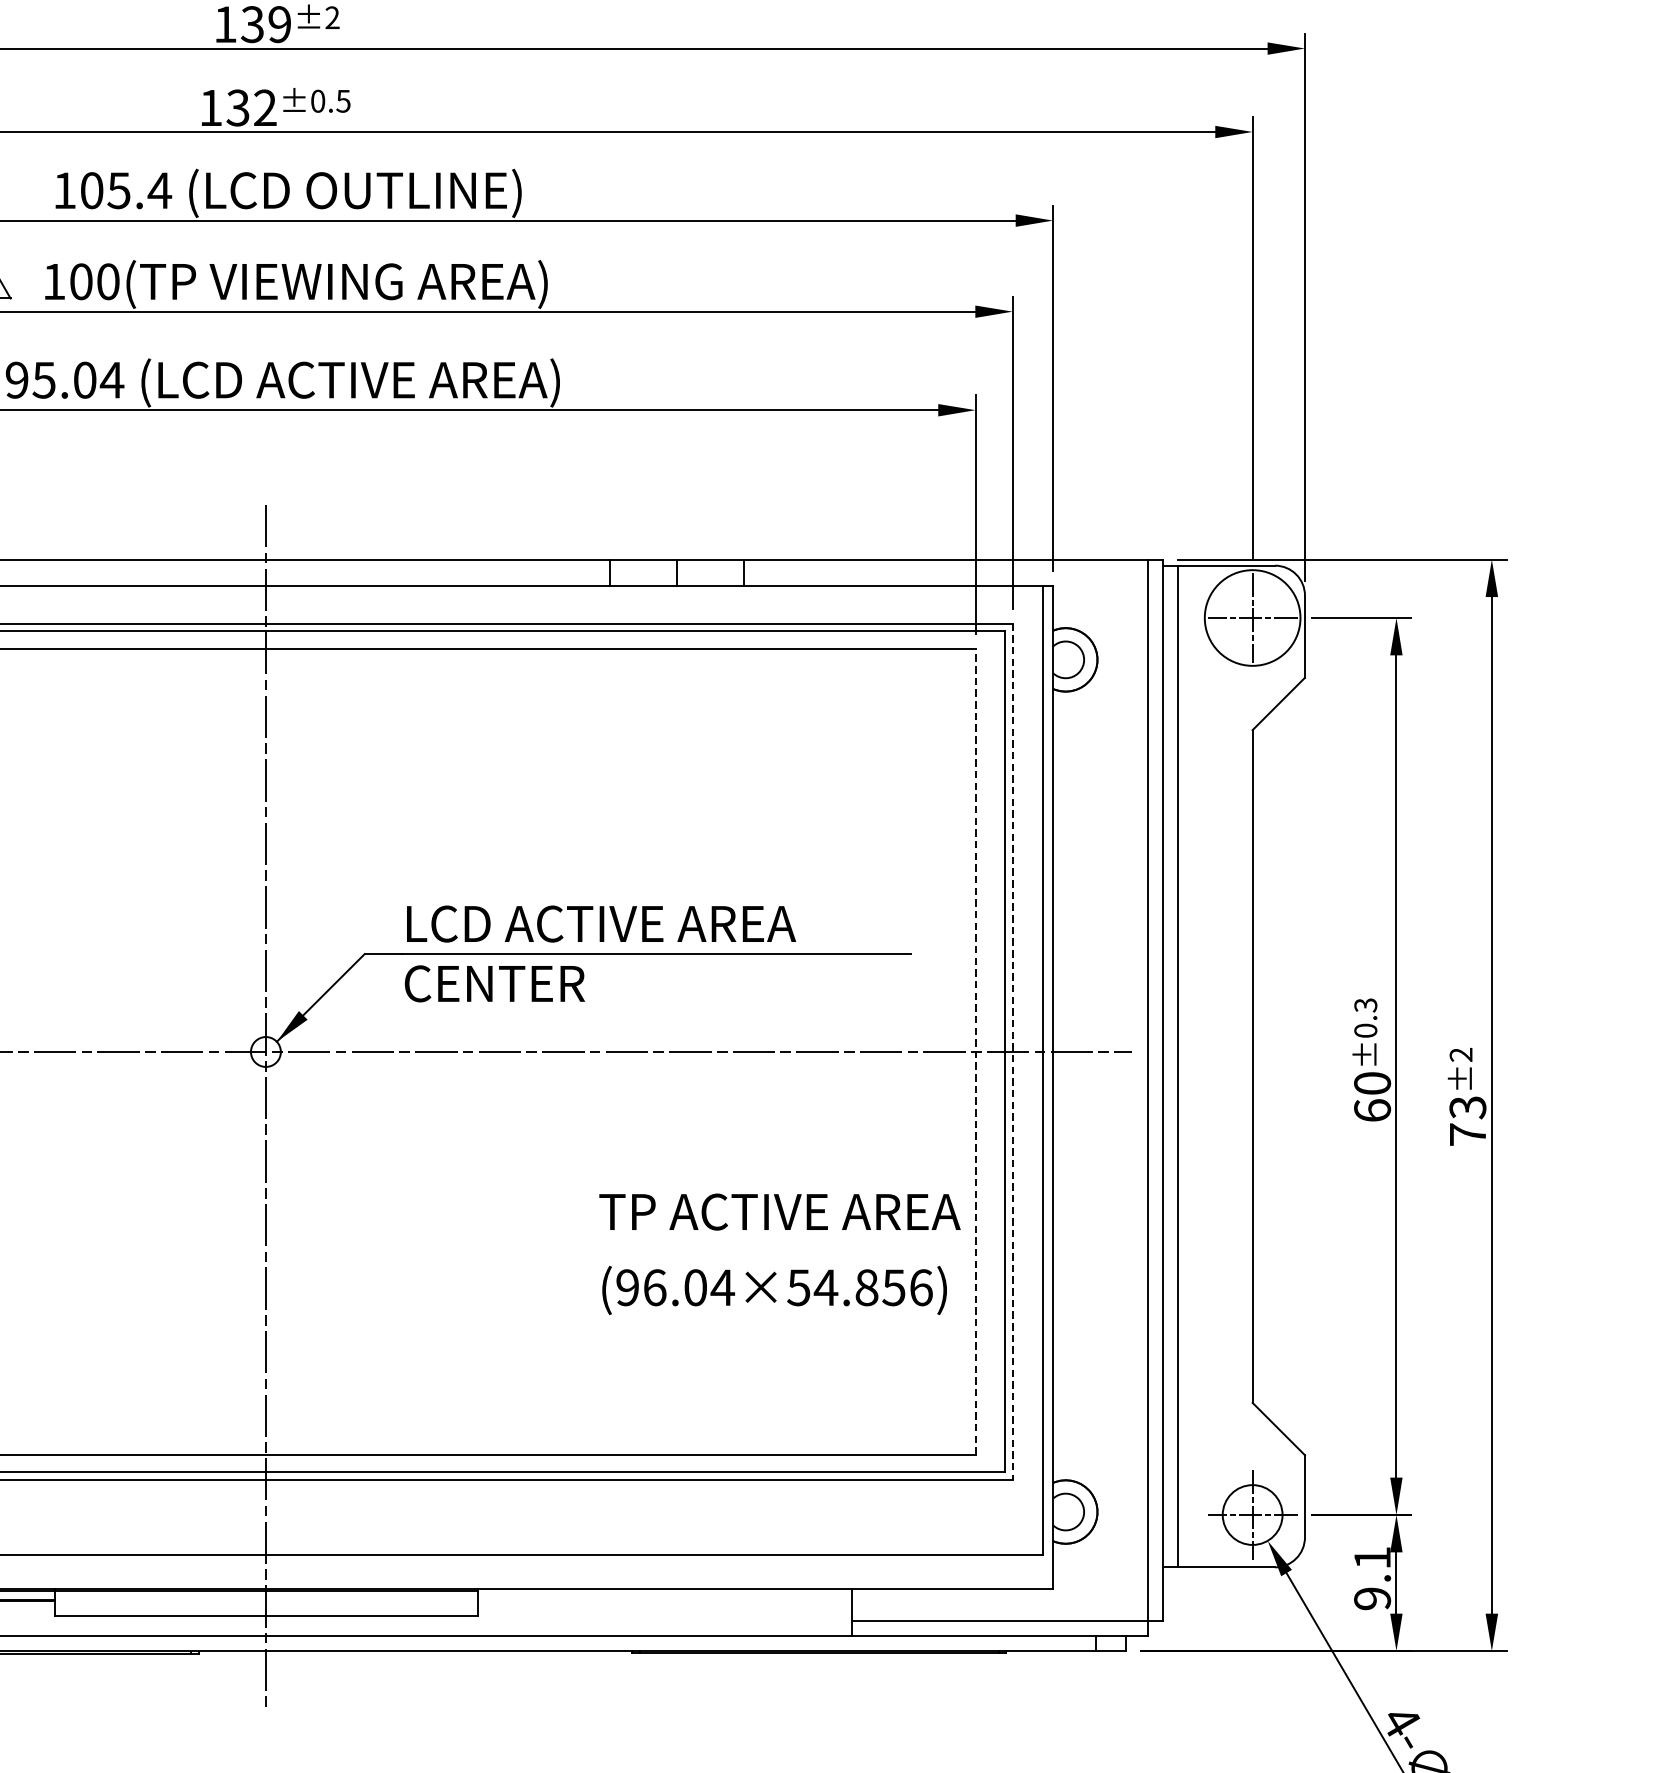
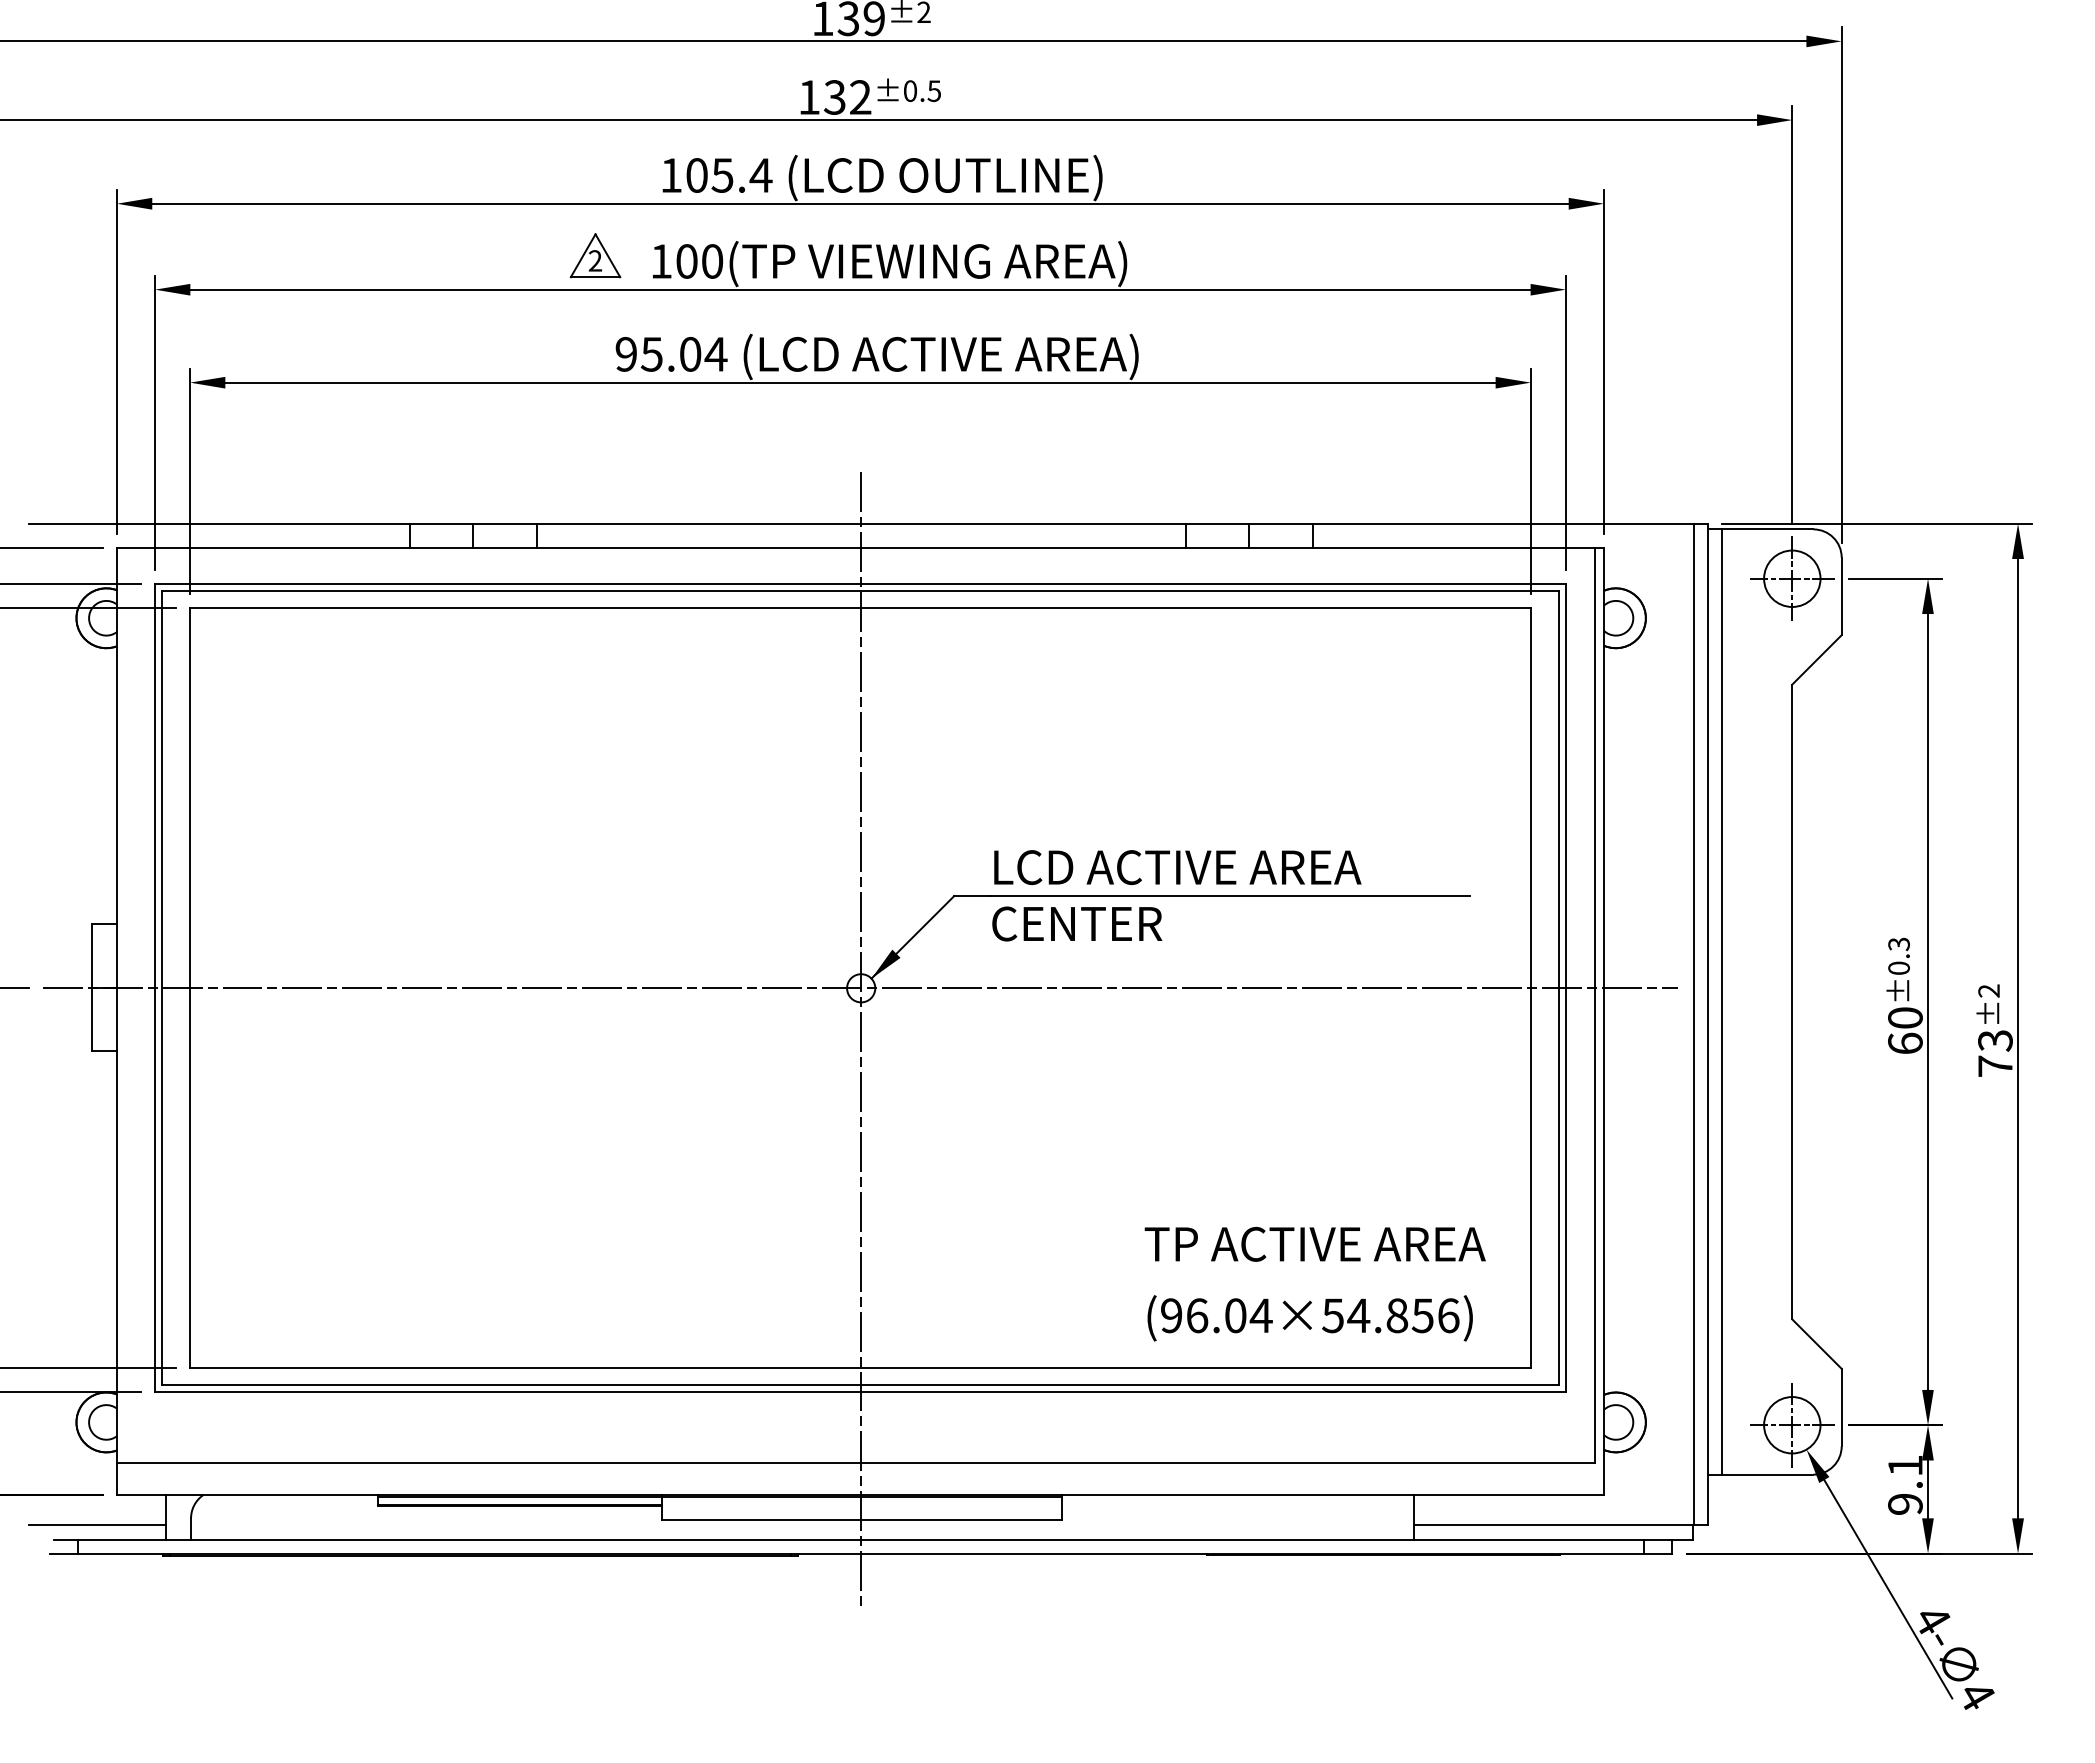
circle: (1252, 617) -> (1792, 578), size x0.62
line: (975, 1052) -> (1530, 988), dashed -> solid
line: (1012, 1052) -> (1565, 988), dashed -> solid
text: (779, 1253) -> (1314, 1283), moved

